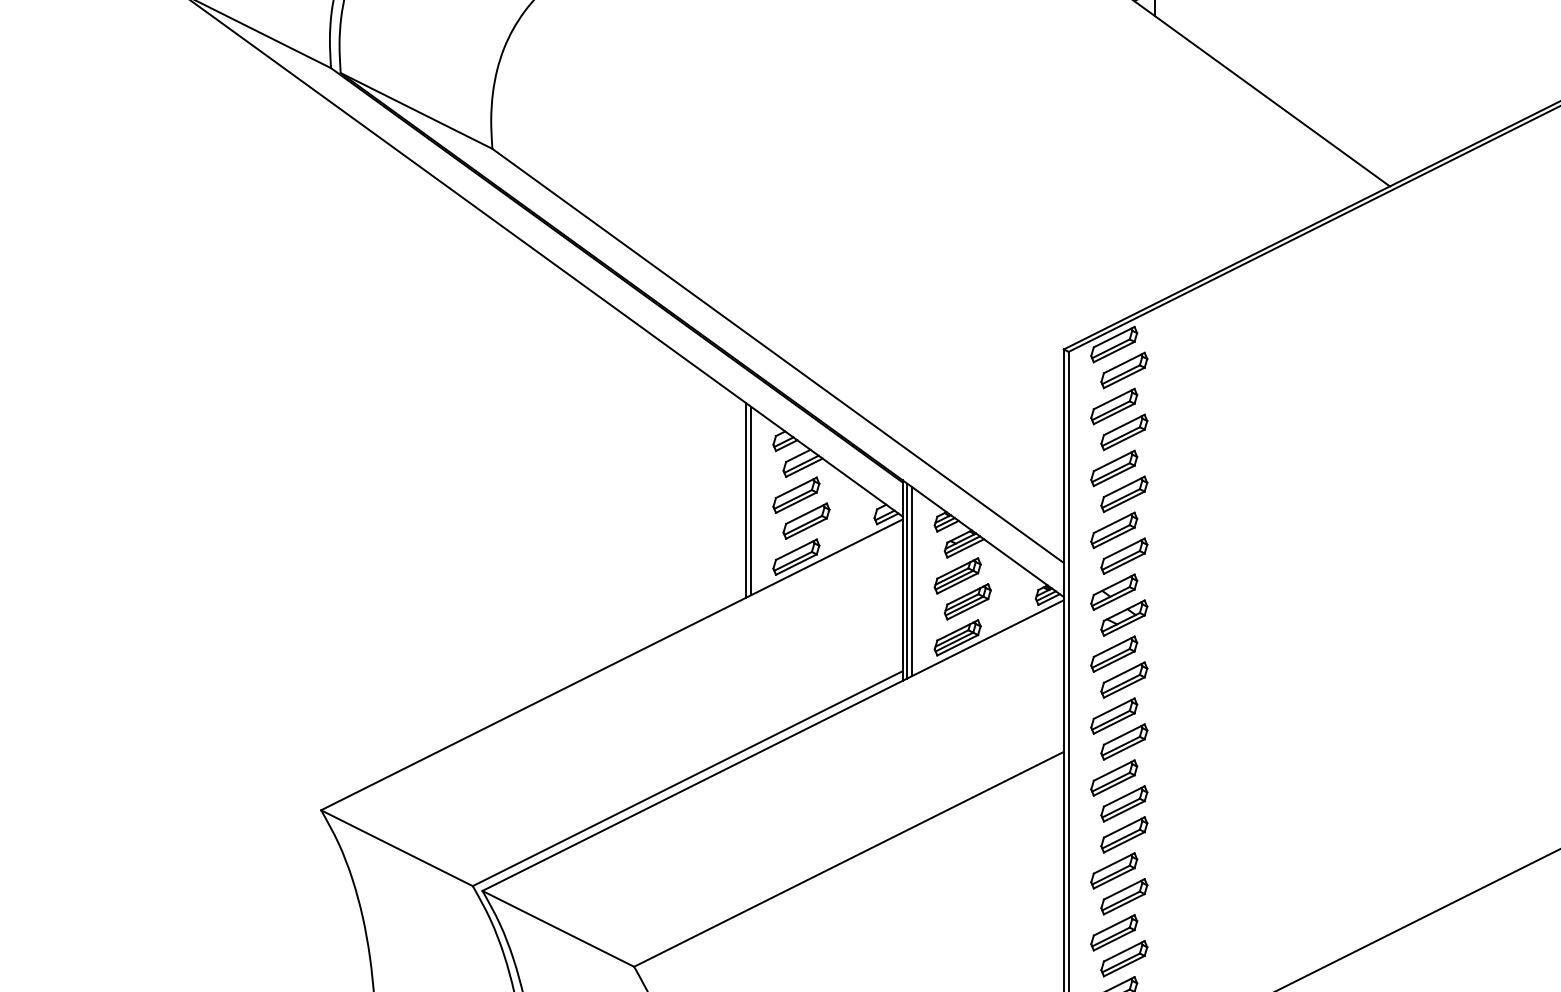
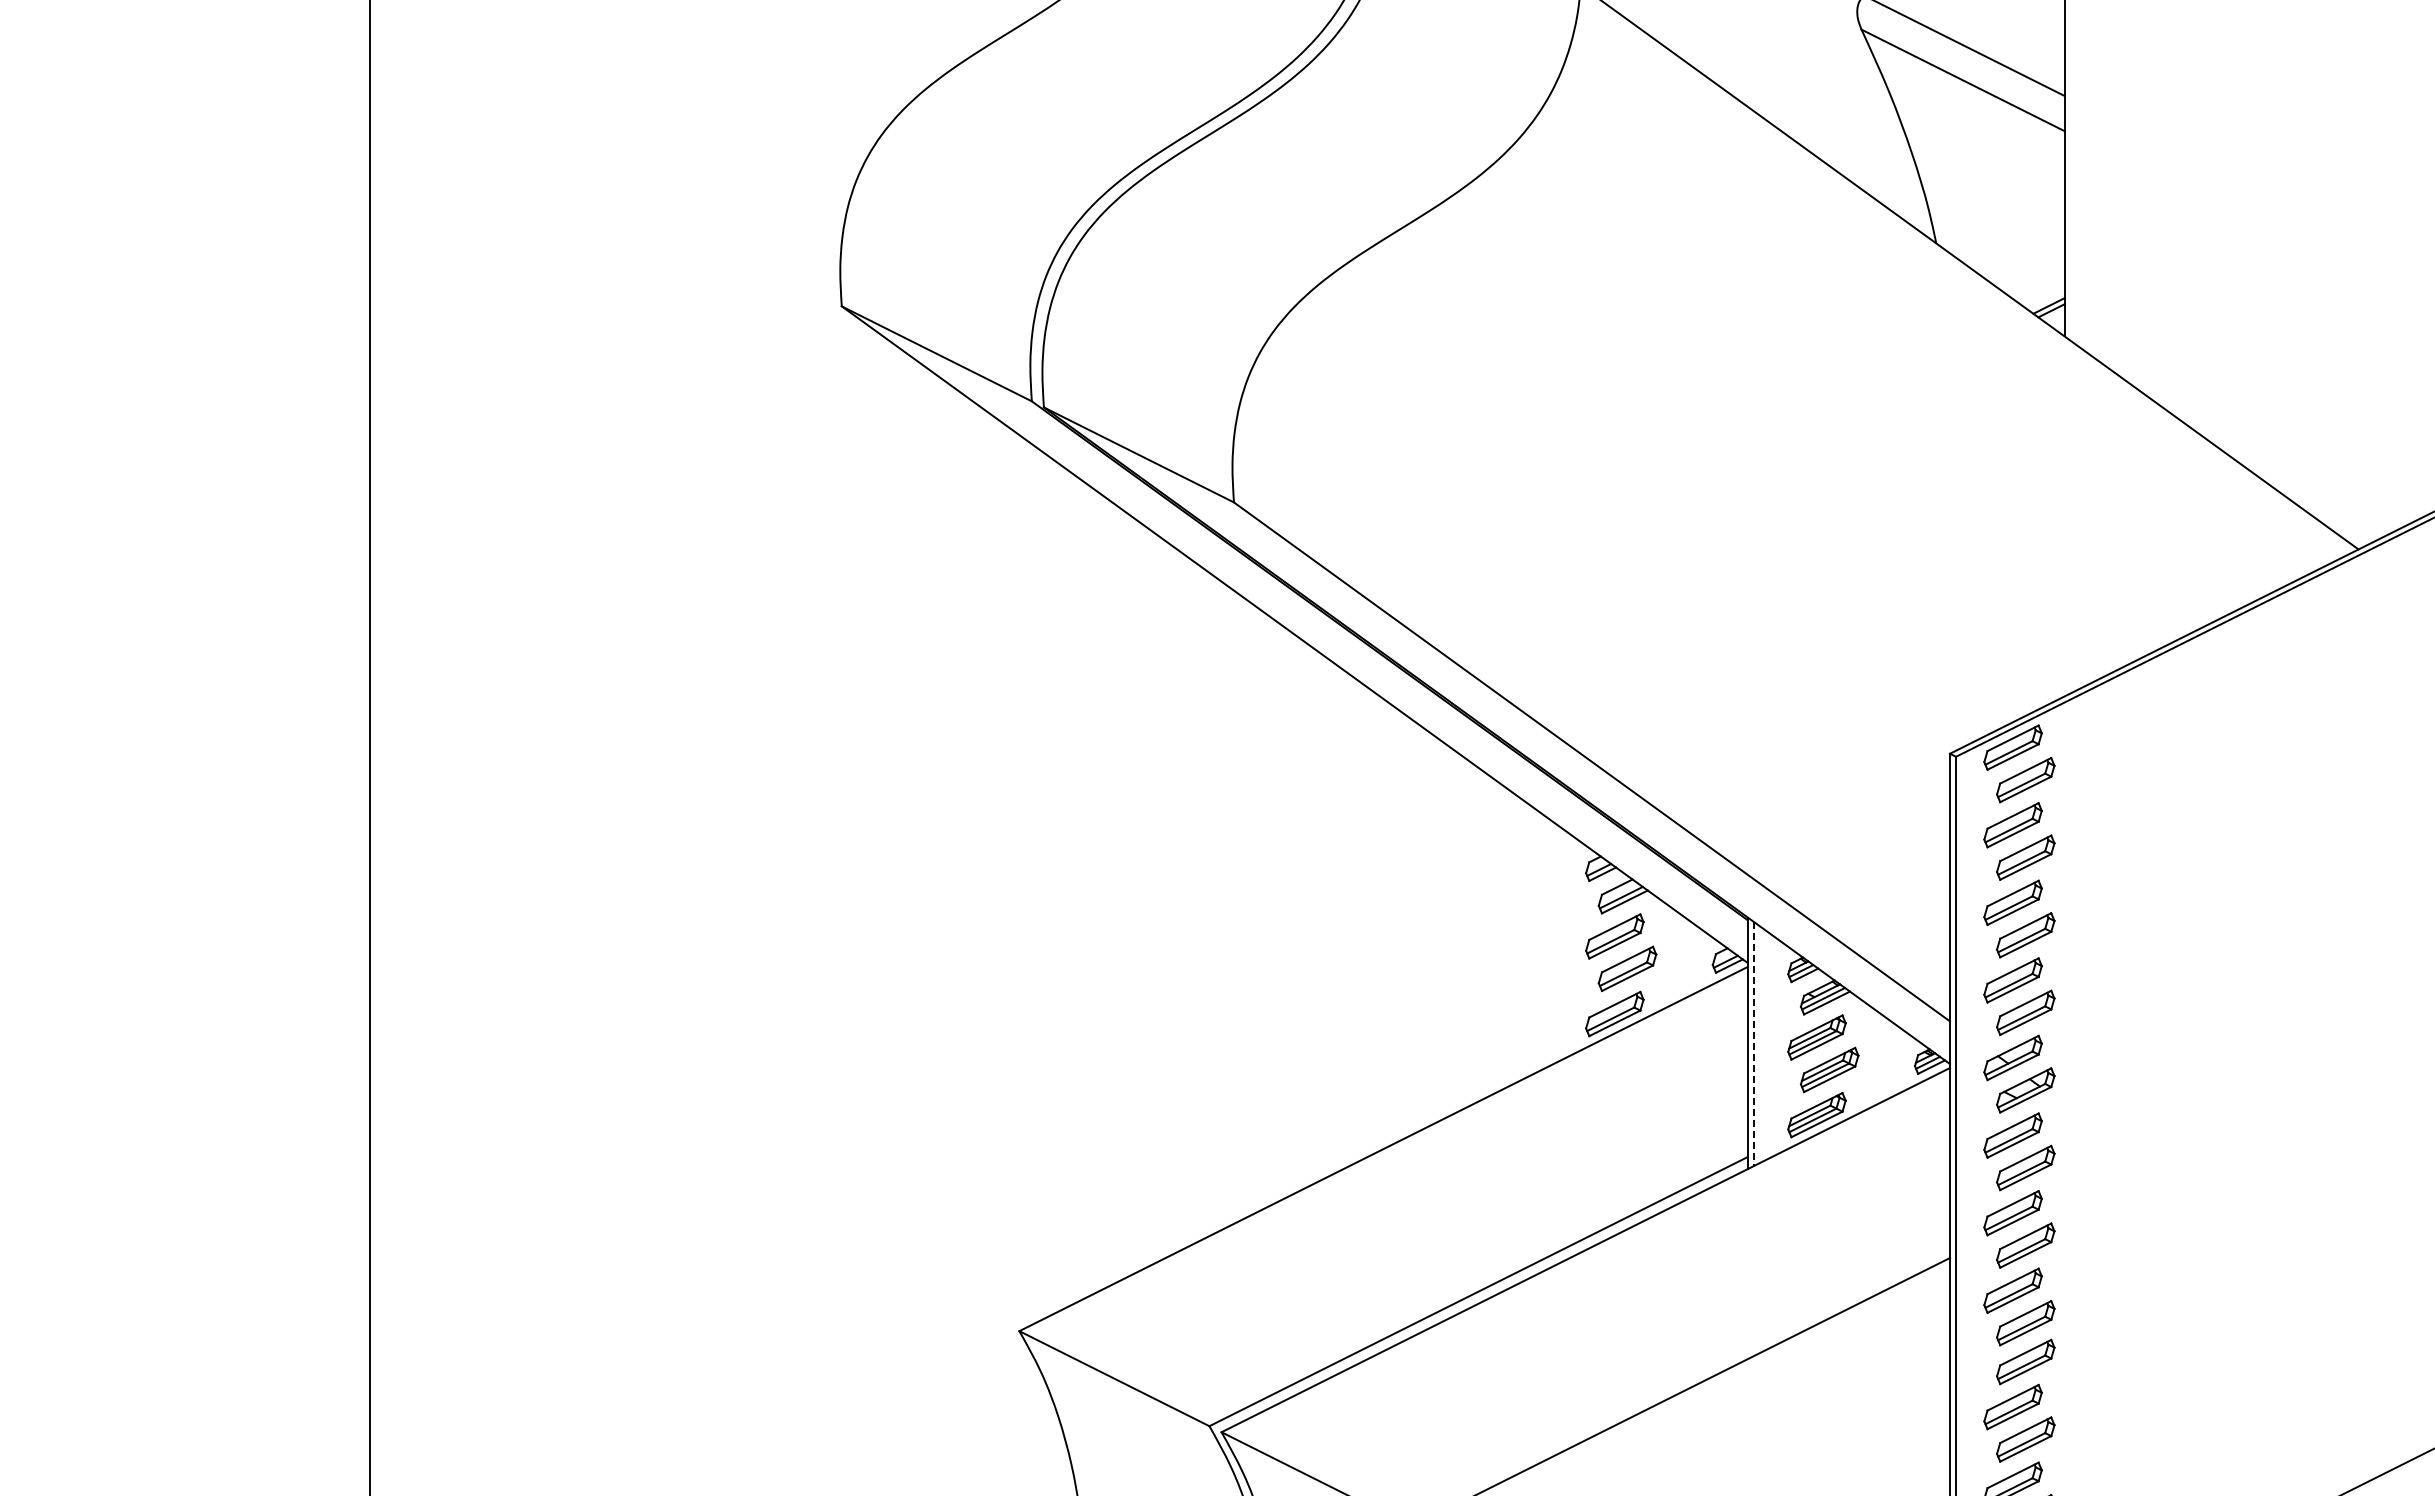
line: (745, 500) -> (1551, 942), removed
line: (750, 500) -> (1557, 943), removed
line: (907, 581) -> (1753, 1044), solid -> dashed
line: (911, 581) -> (1759, 1044), removed

